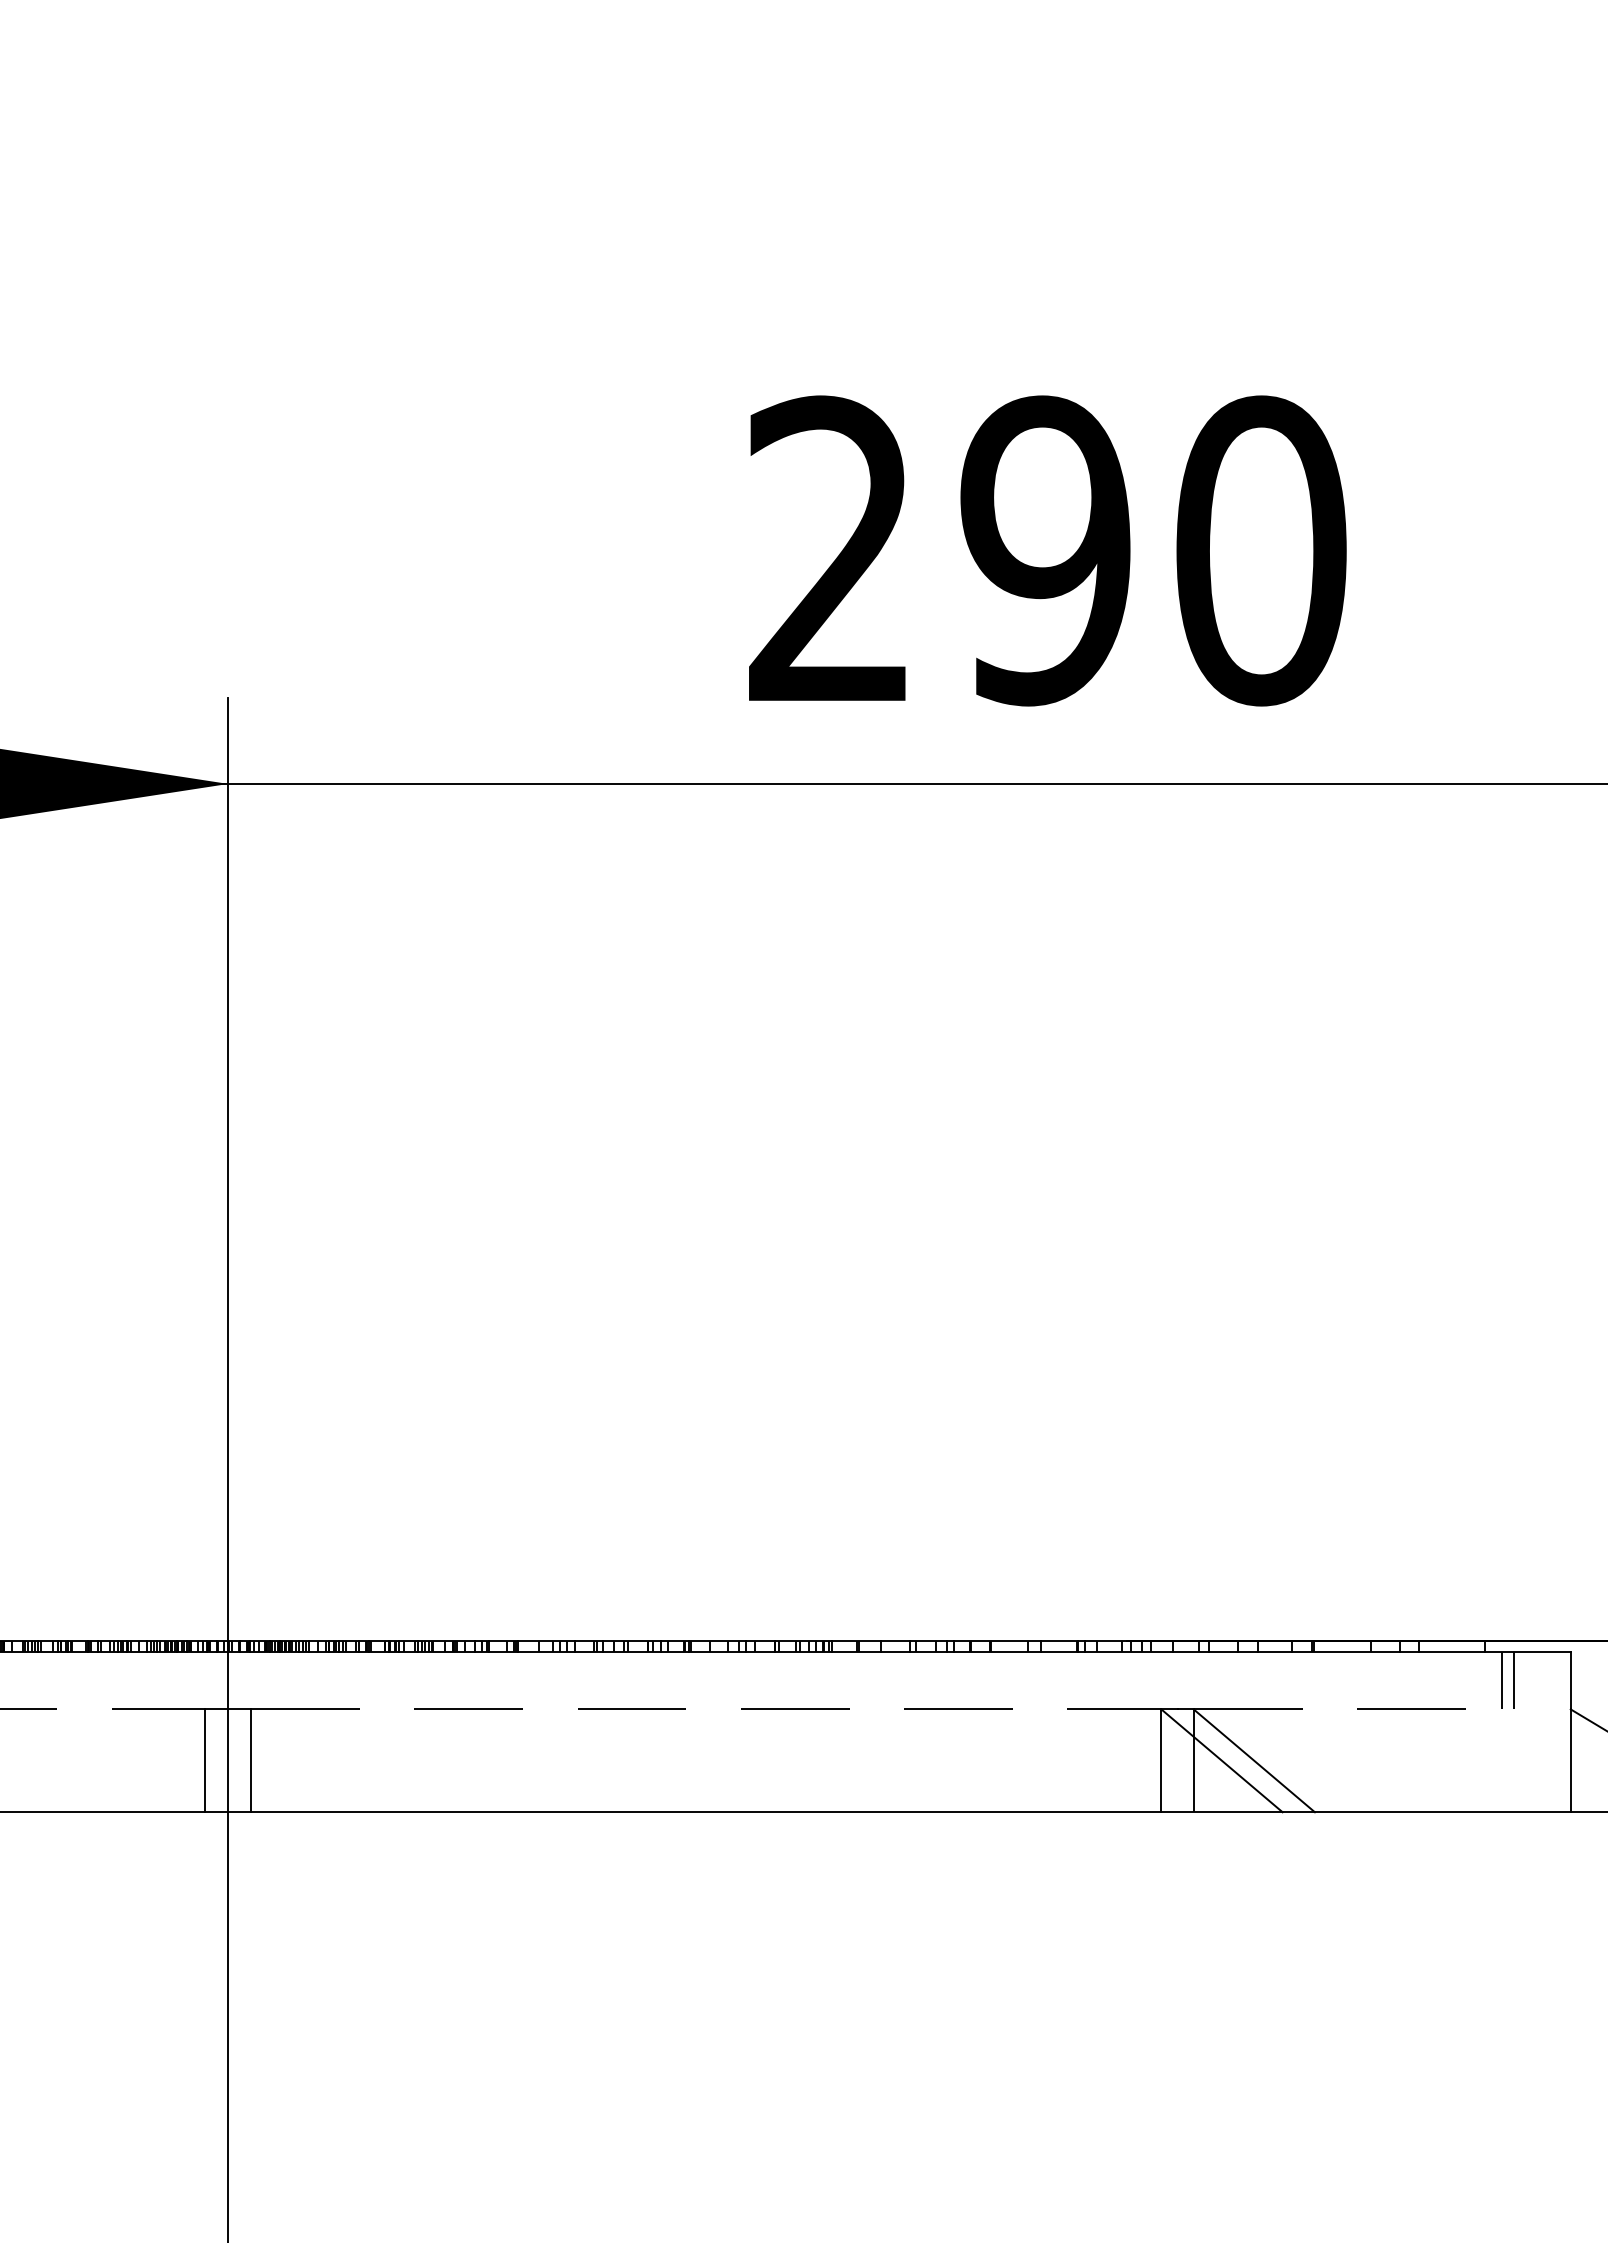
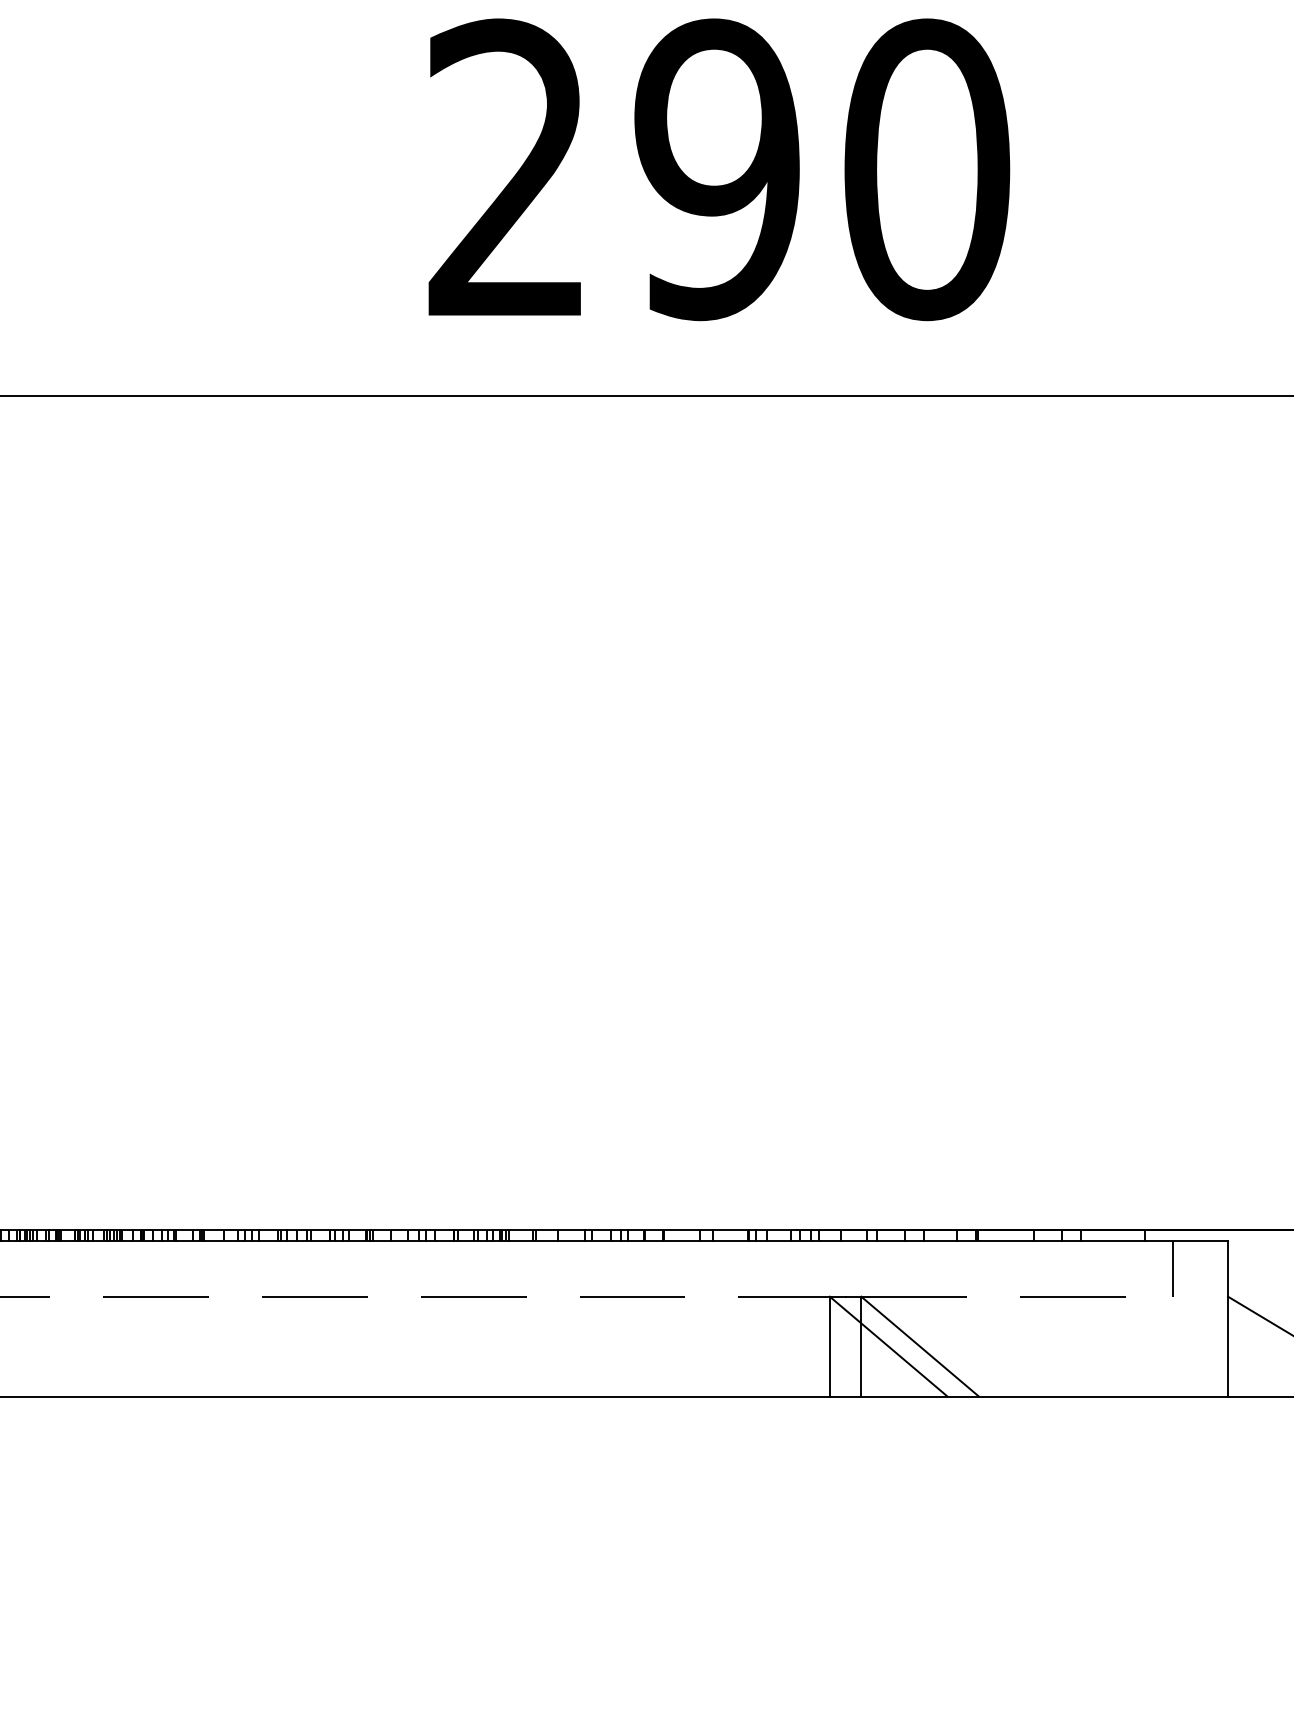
line: (1502, 1680) -> (1161, 1268), removed

